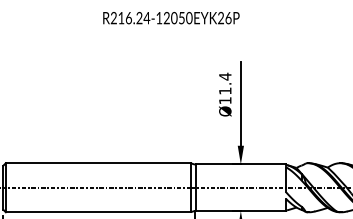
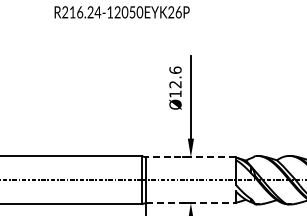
text: (225, 83) -> (175, 77), Ø11.4 -> Ø12.6
line: (240, 164) -> (190, 157), solid -> dashed
line: (241, 211) -> (191, 203), solid -> dashed

